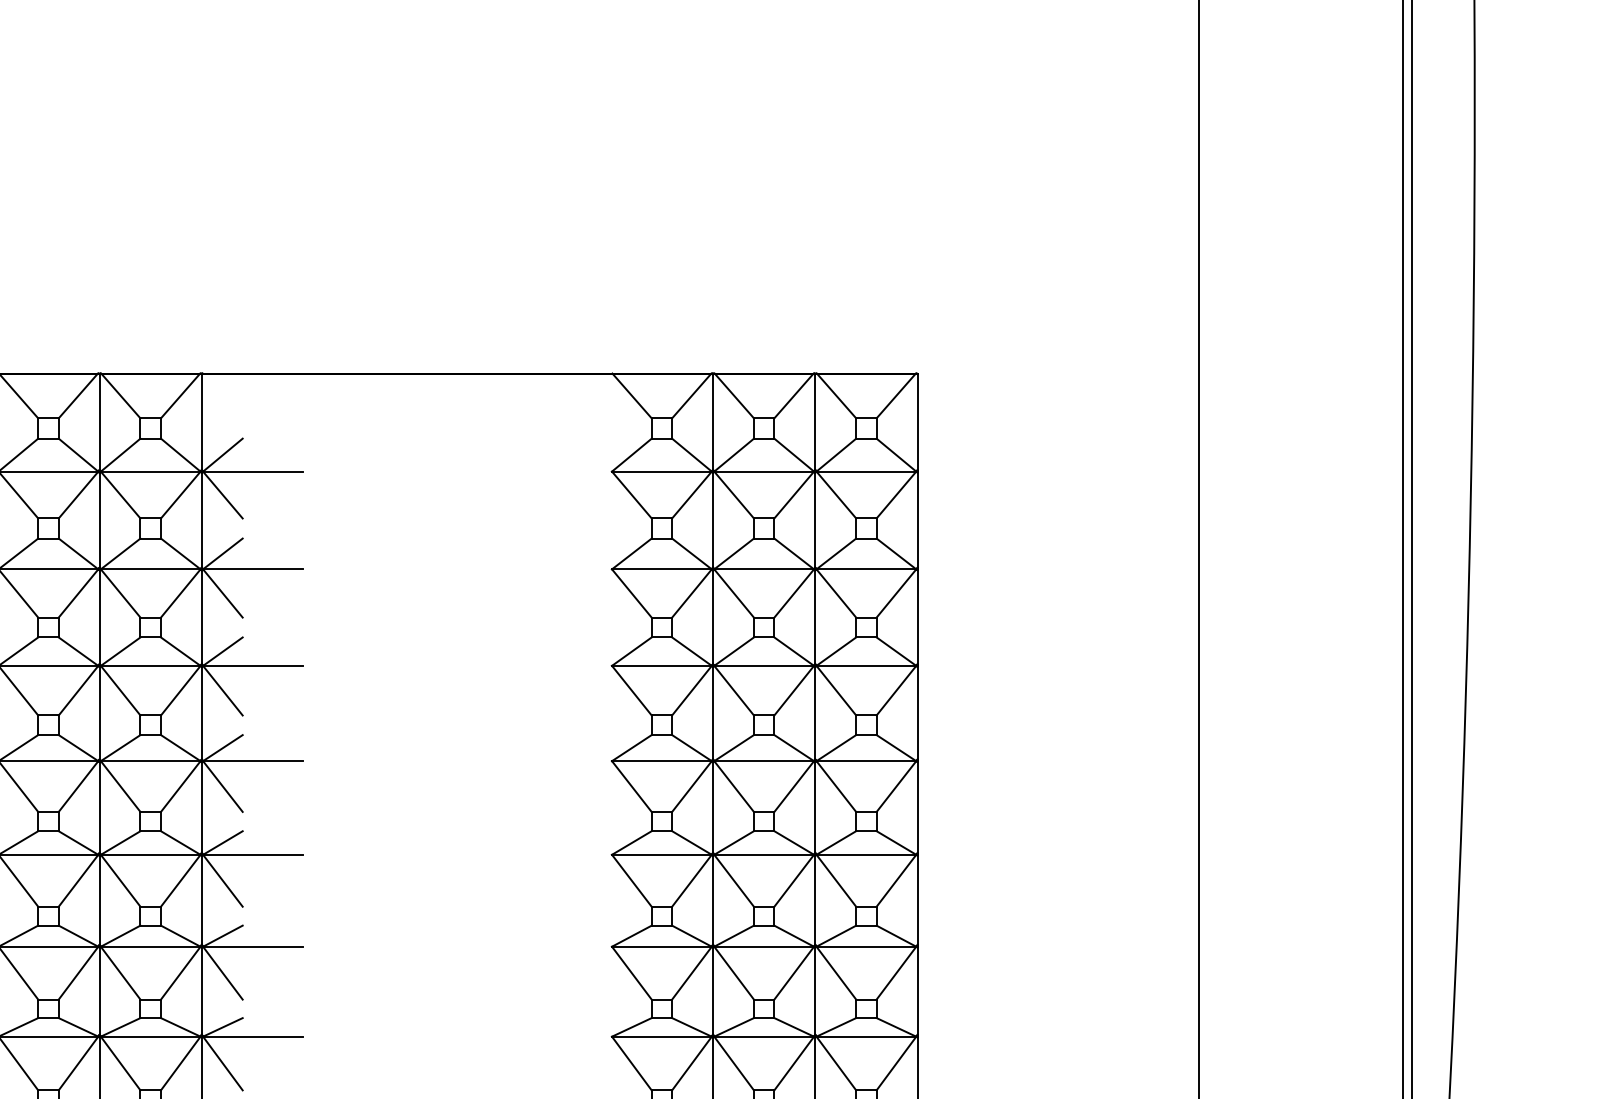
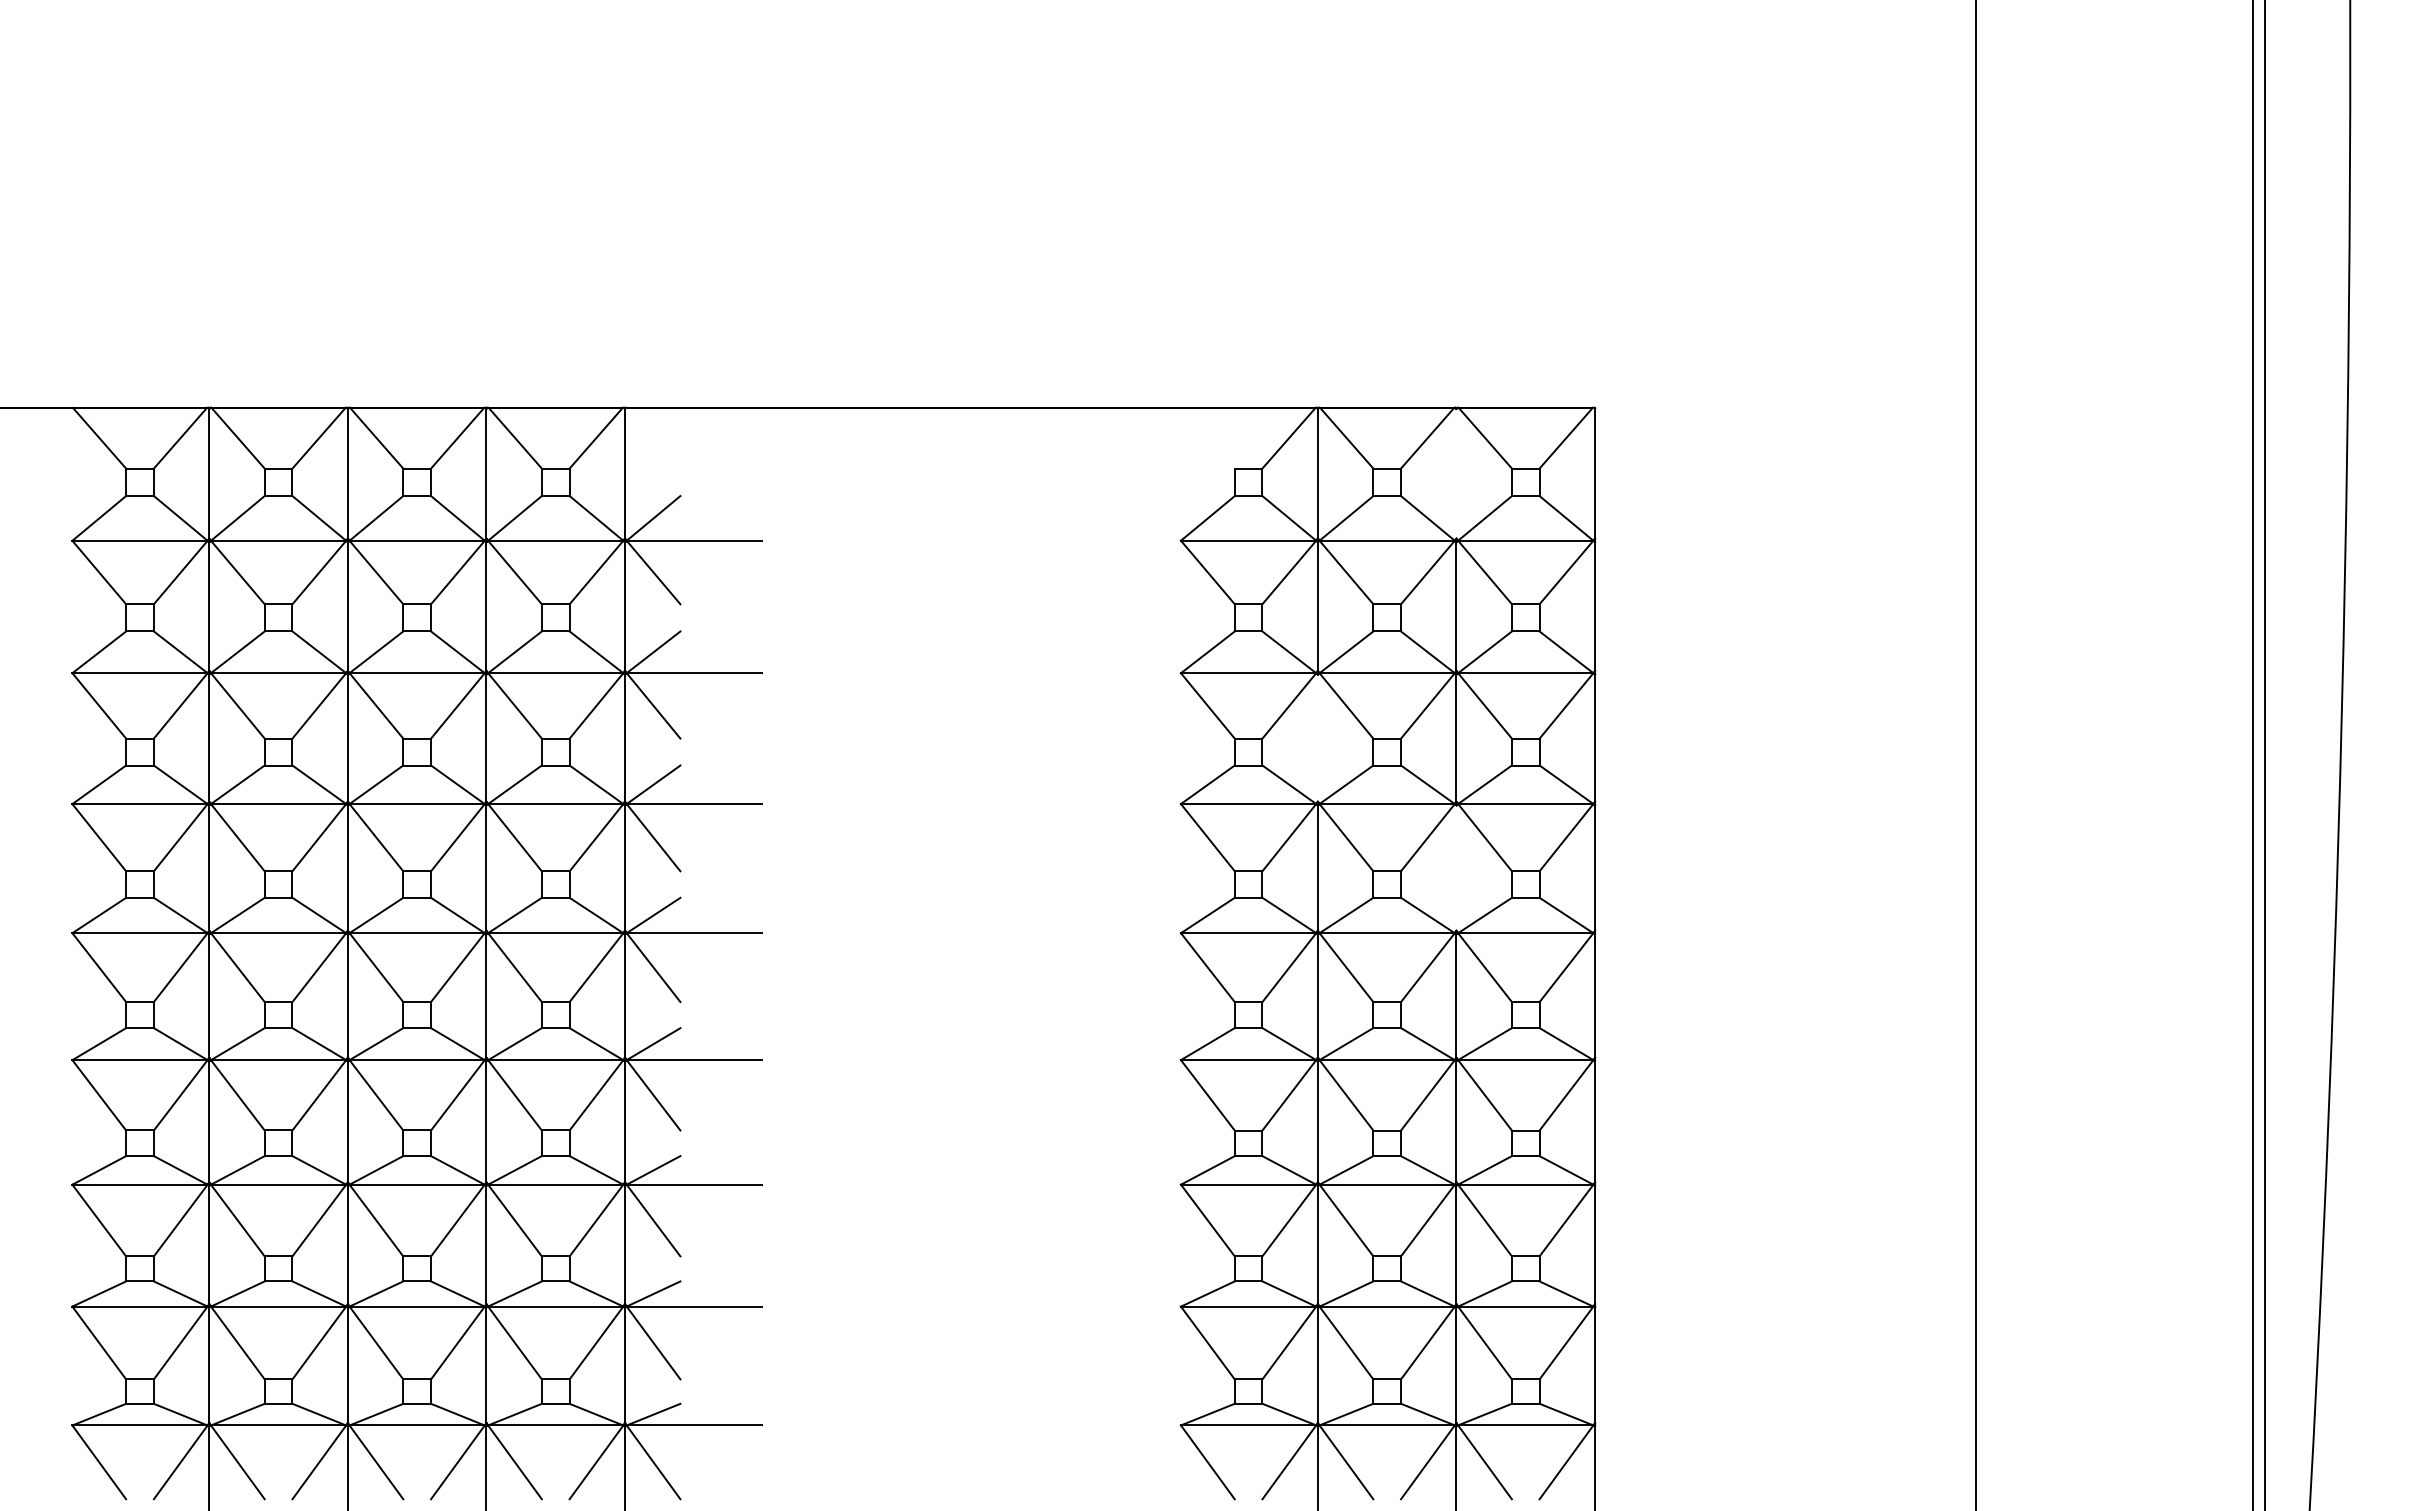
line: (631, 395) -> (1207, 437), removed
line: (815, 422) -> (1456, 473), removed
line: (712, 616) -> (1317, 737), removed
line: (815, 712) -> (1456, 867), removed

